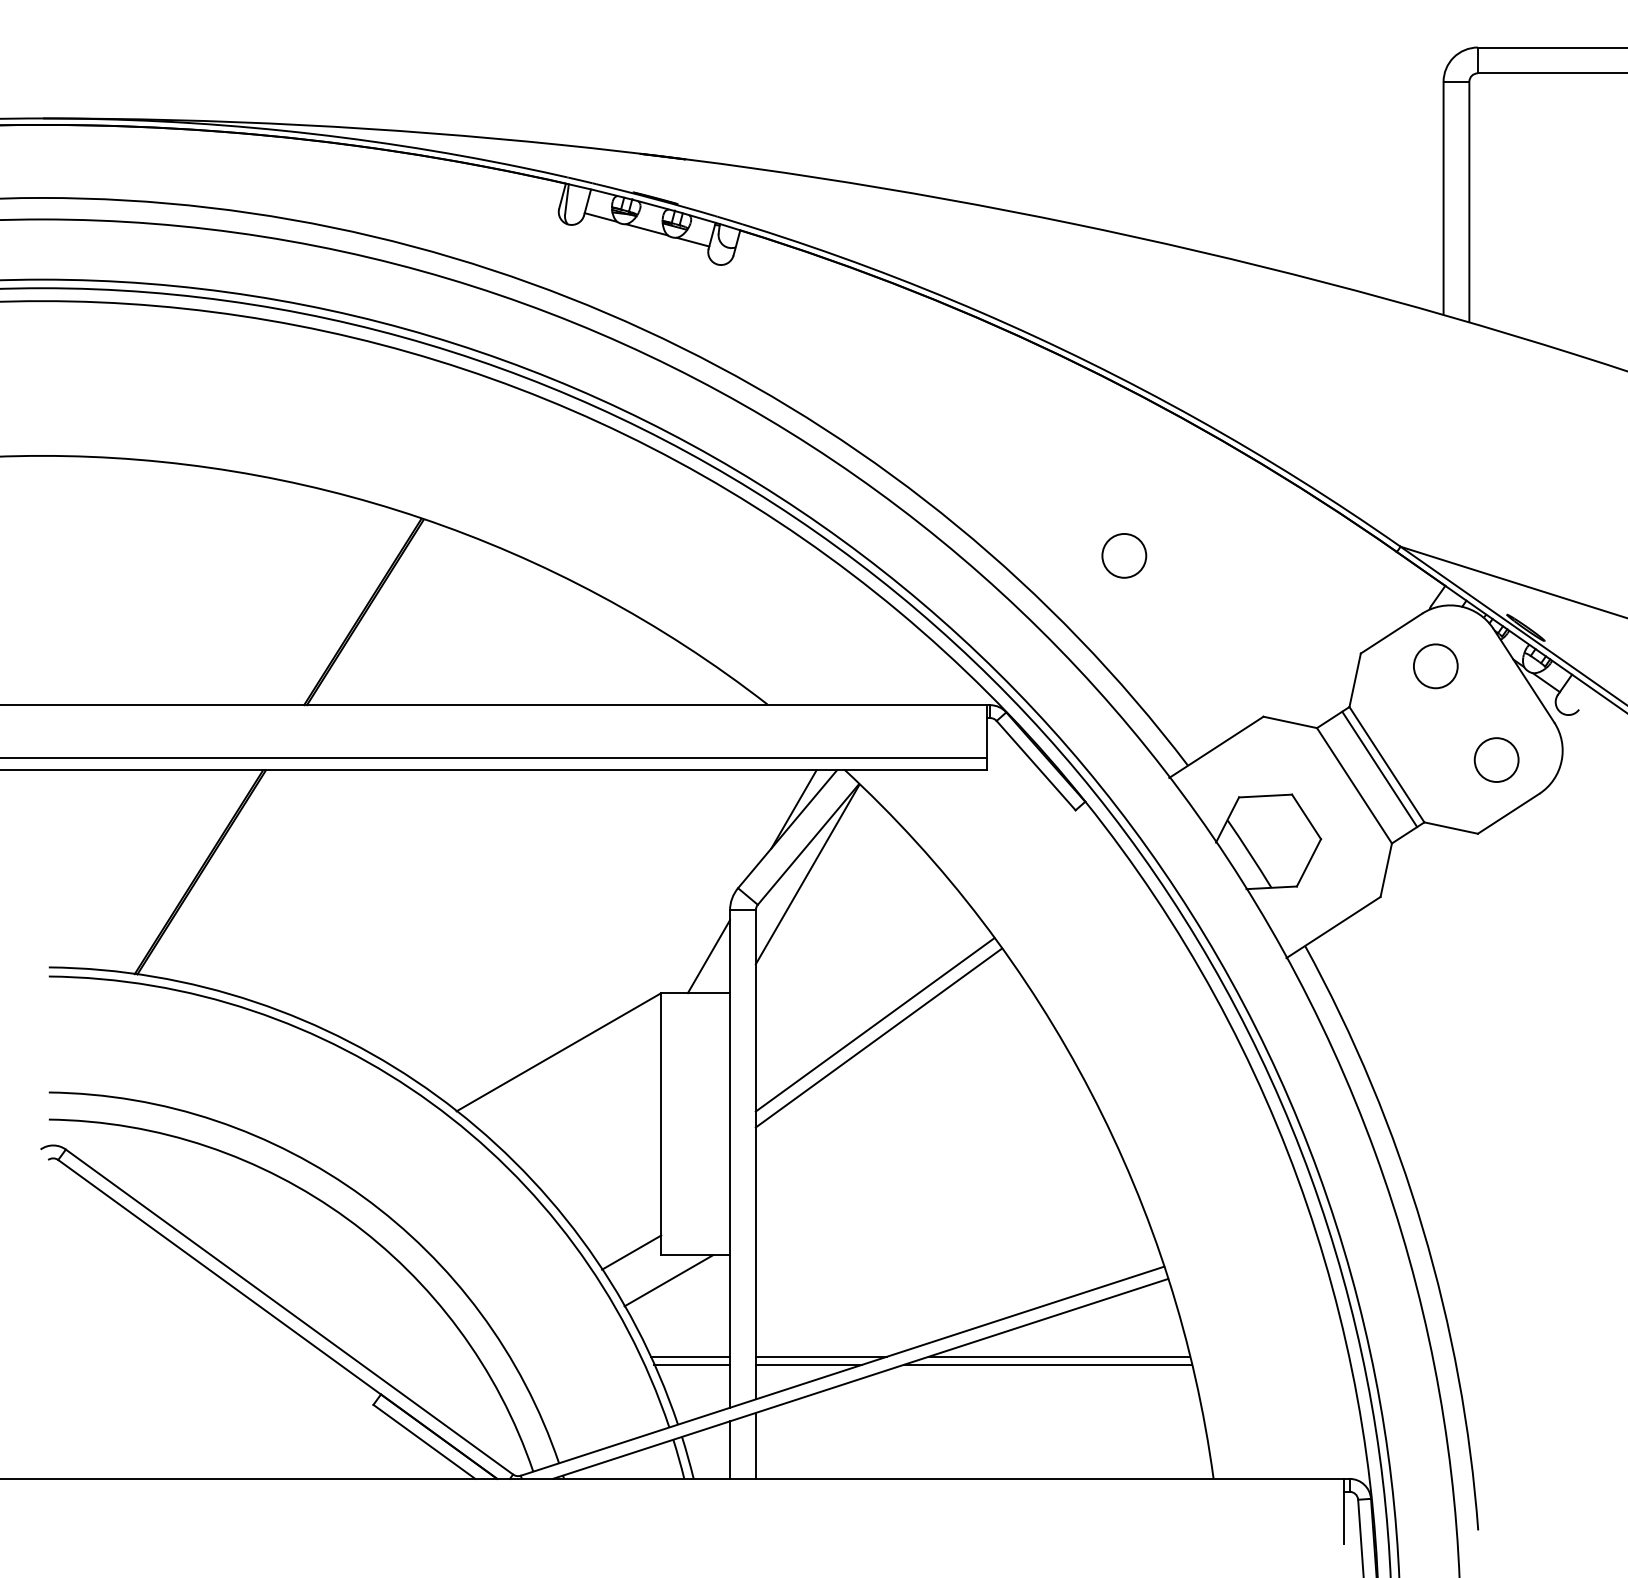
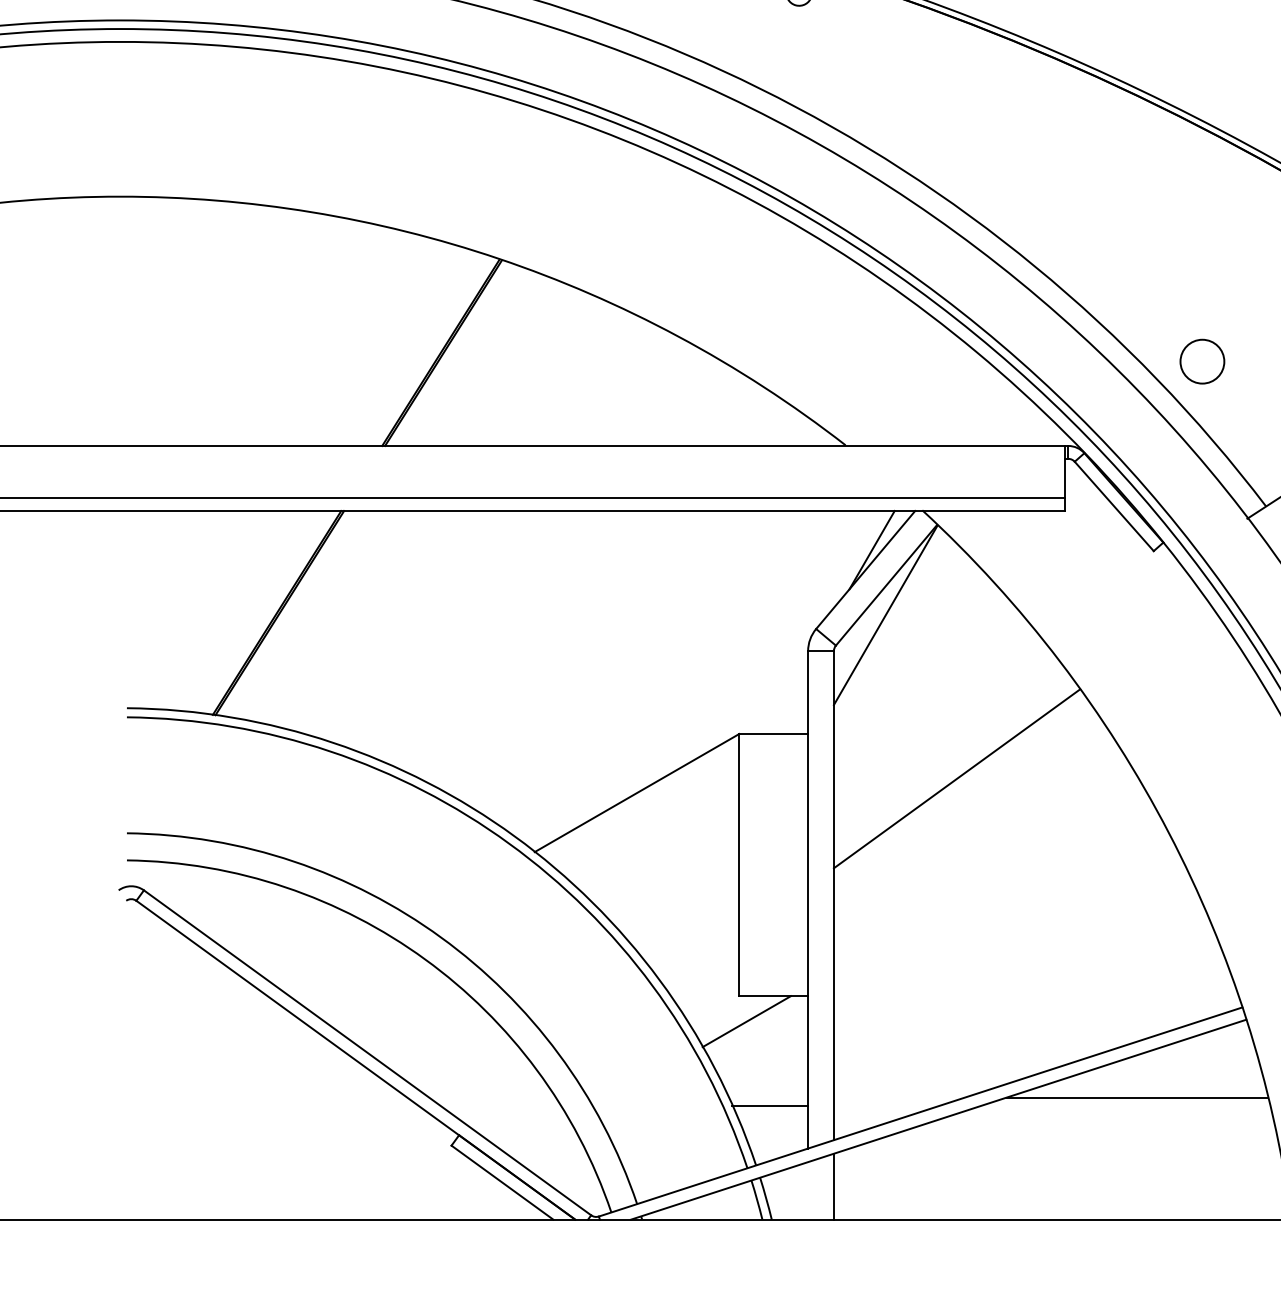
circle: (1124, 555) -> (1202, 361), moved
line: (708, 956) -> (786, 697), removed
line: (874, 1024) -> (952, 765), removed
line: (631, 1252) -> (709, 993), removed
line: (690, 1356) -> (768, 1097), removed
line: (820, 1356) -> (898, 1097), removed
line: (808, 1364) -> (886, 1105), removed
line: (1048, 1364) -> (1126, 1105), removed
line: (730, 1449) -> (808, 1190), removed

